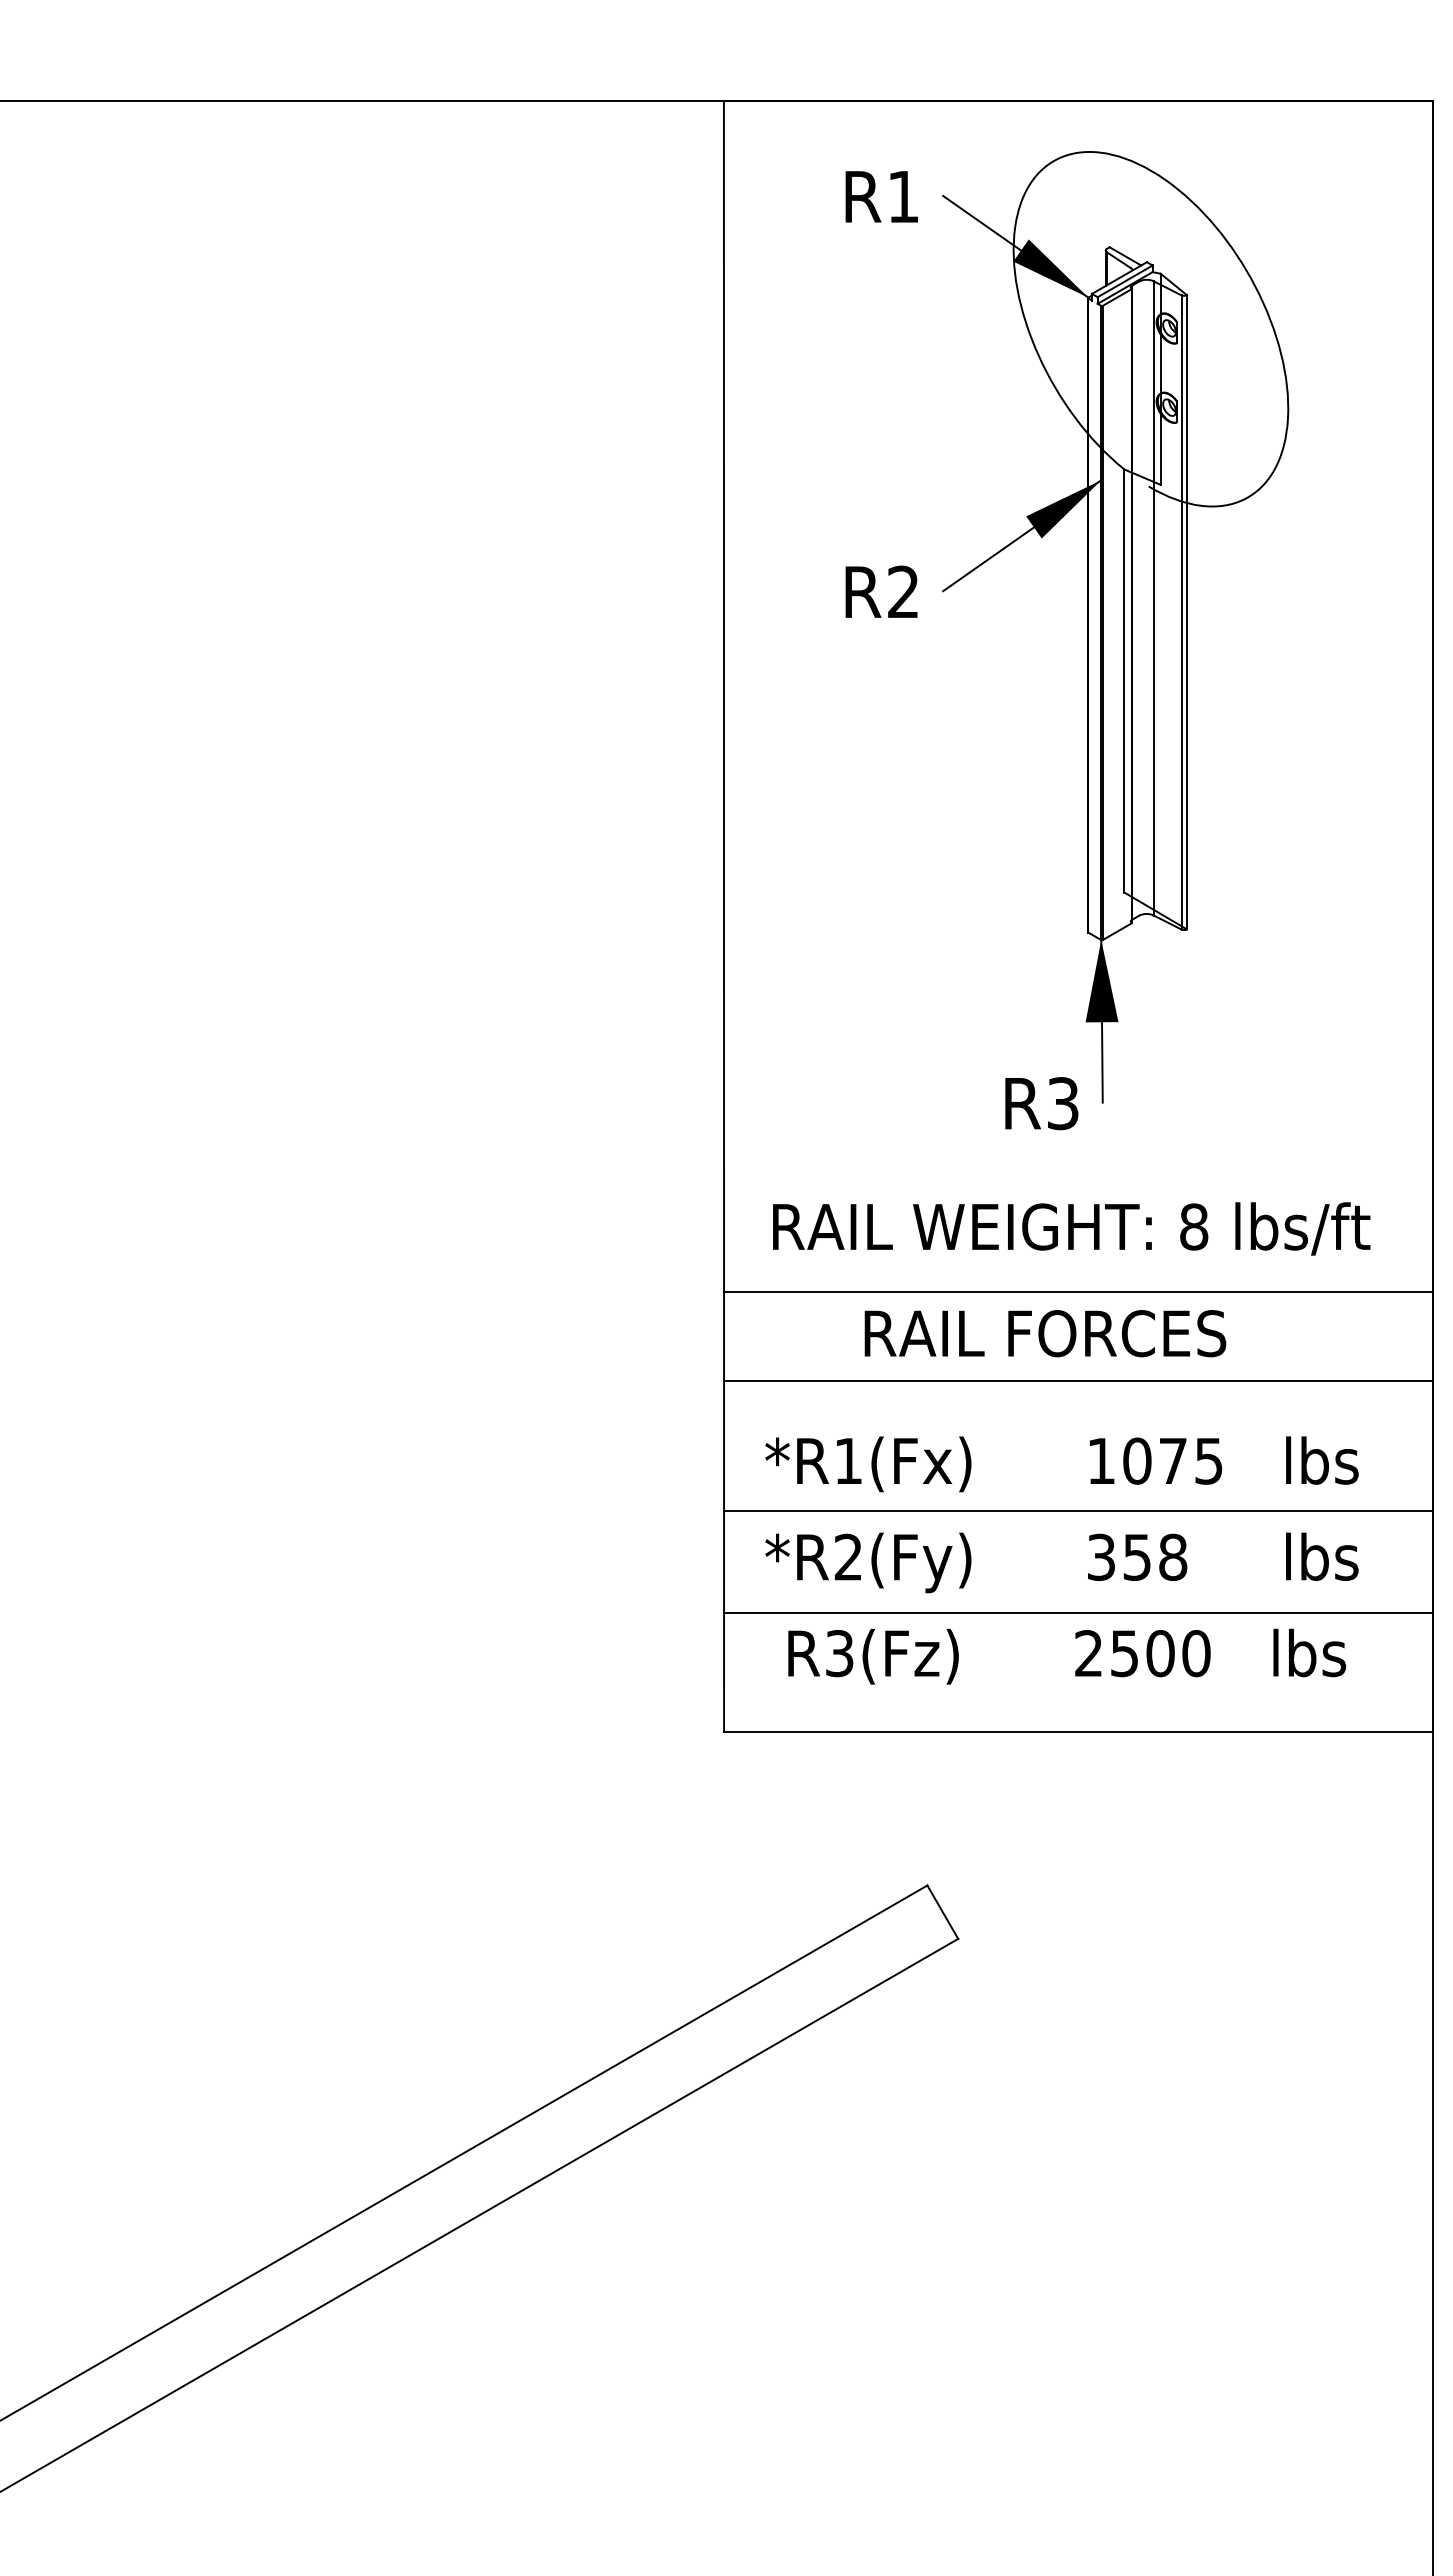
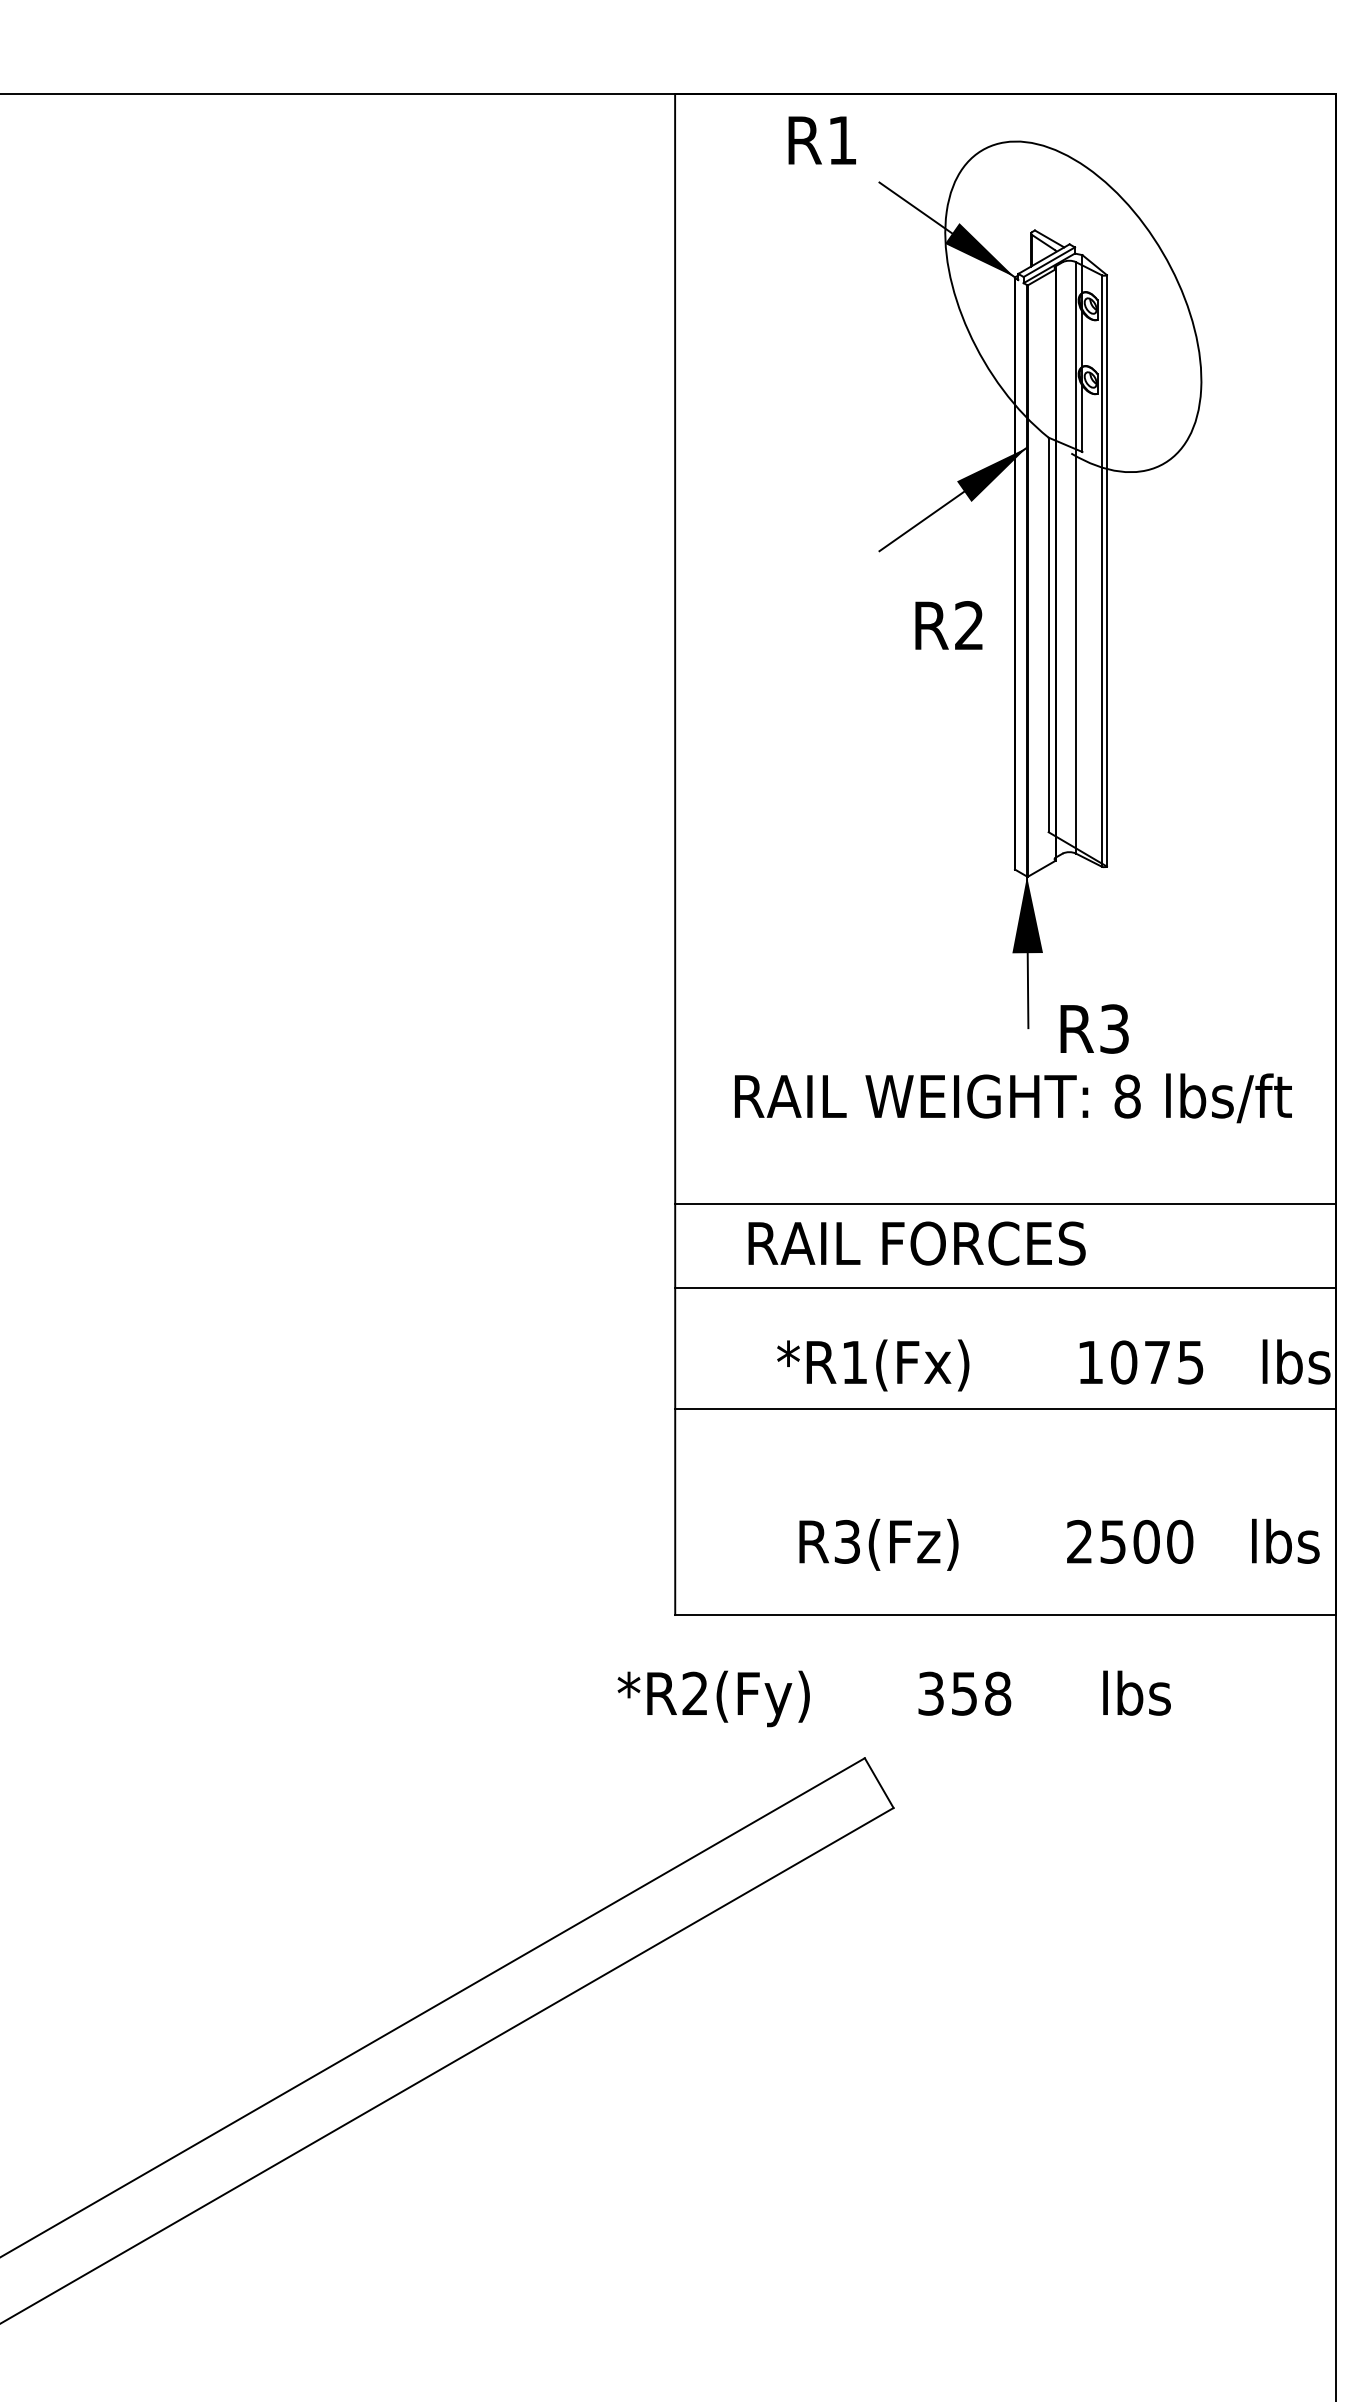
text: (881, 196) -> (822, 140), moved
text: (881, 591) -> (948, 625), moved
text: (1041, 1103) -> (1094, 1028), moved
text: (1071, 1228) -> (1013, 1097), moved
text: (1045, 1333) -> (917, 1243), moved
text: (1061, 1464) -> (1053, 1365), moved
text: (1061, 1562) -> (893, 1698), moved
line: (1078, 1612) -> (1005, 1503), removed
text: (1067, 1656) -> (1059, 1544), moved

